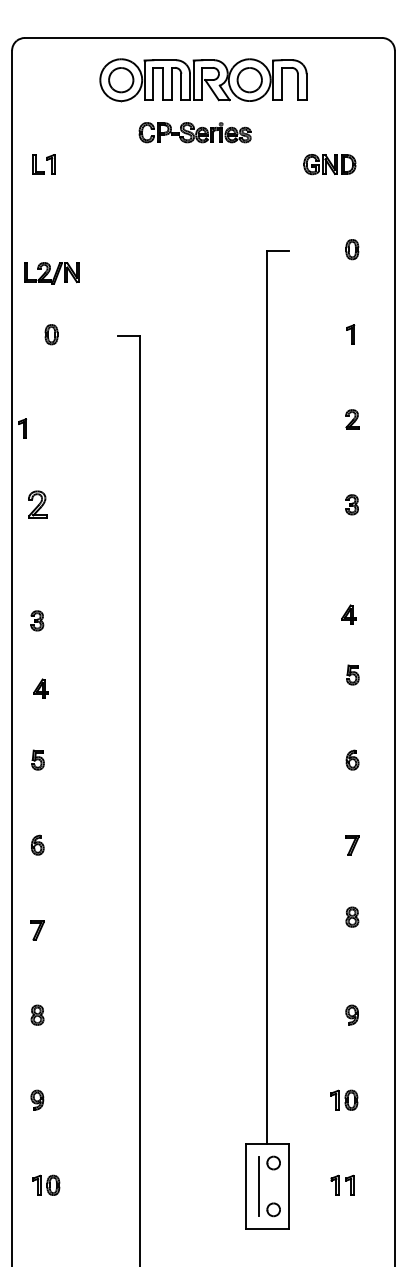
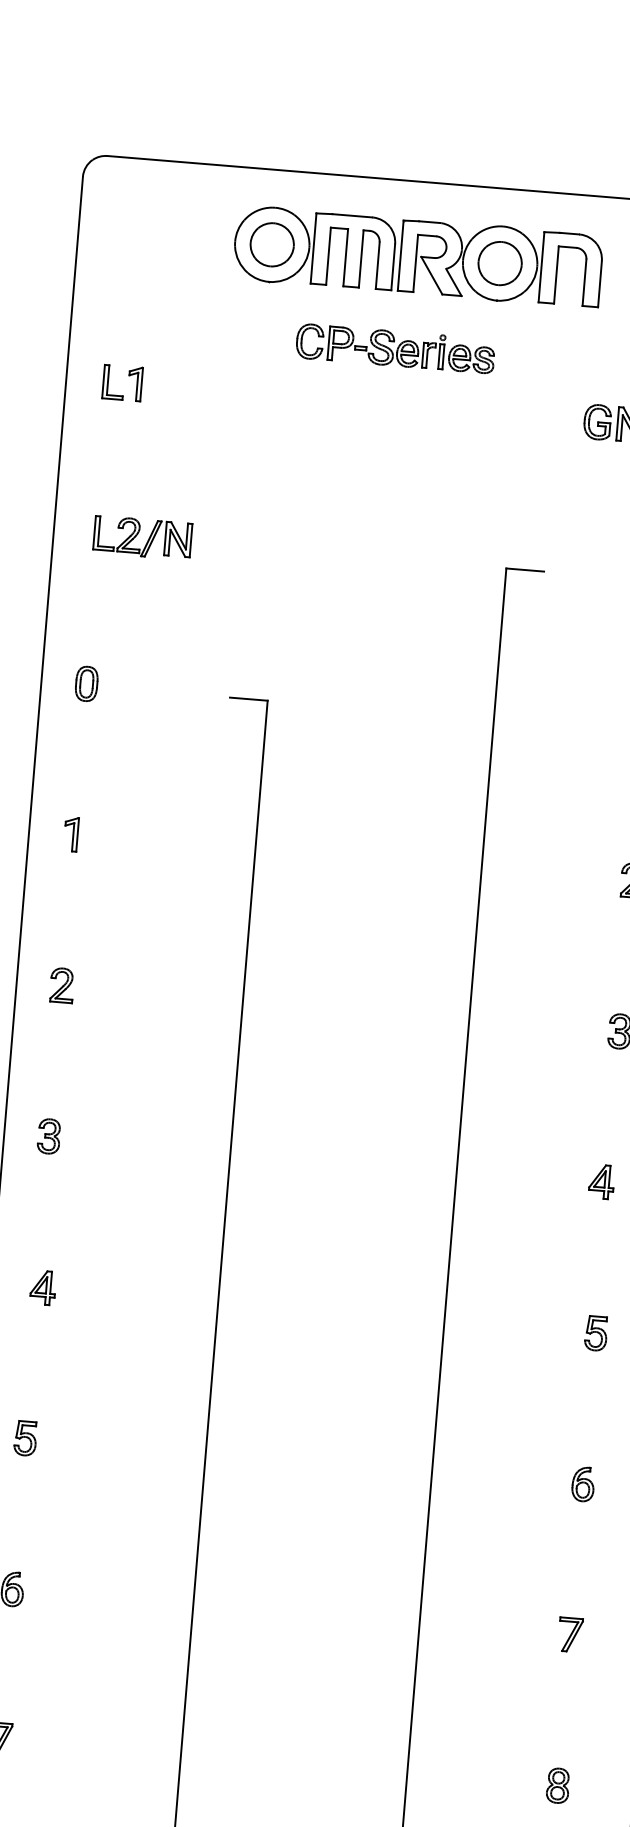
part: (51, 273) -> (141, 538), moved
part: (51, 334) -> (86, 683), moved
part: (22, 428) -> (70, 834), moved
part: (37, 504) -> (61, 985), size x0.71
part: (348, 614) -> (600, 1181), moved
part: (37, 620) -> (49, 1135), moved
part: (40, 688) -> (42, 1286), moved
part: (352, 916) -> (558, 1784), moved

